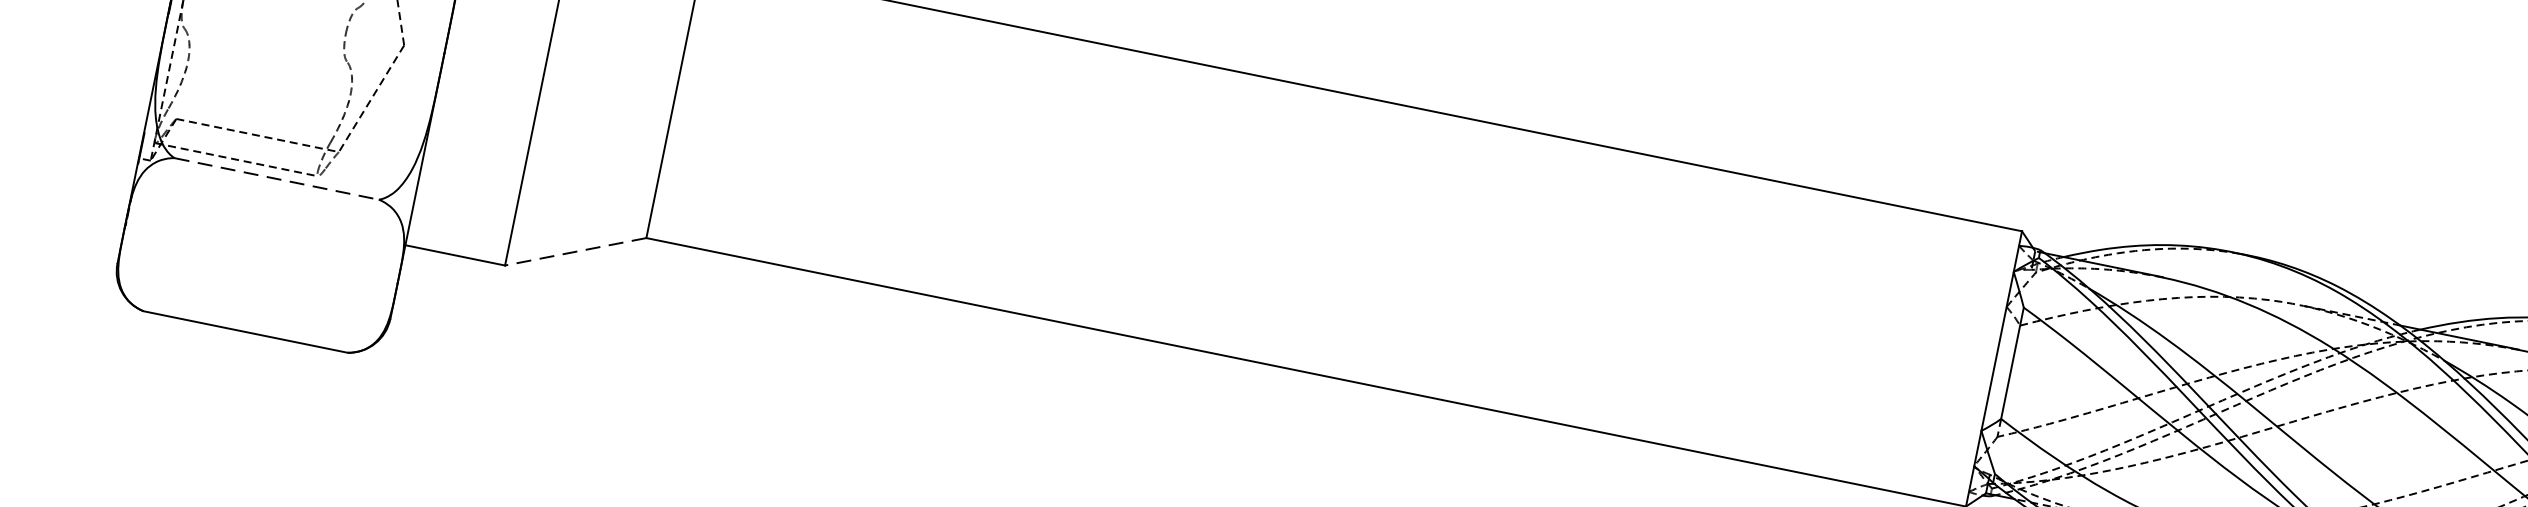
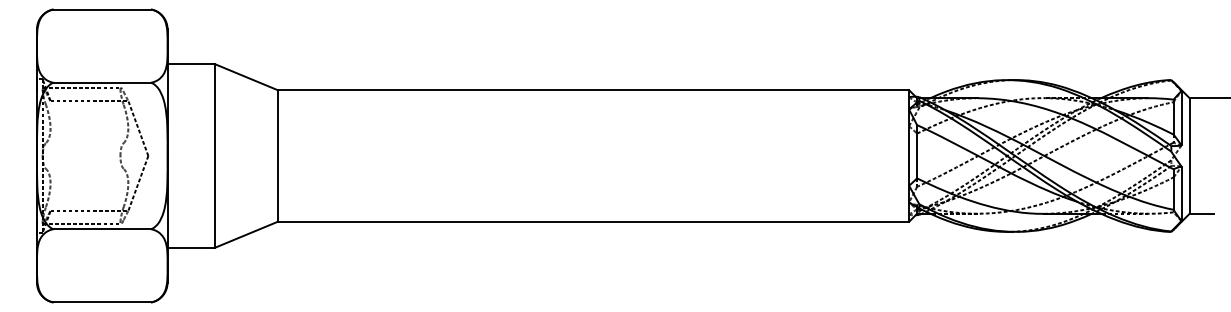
line: (277, 179) -> (102, 229), dashed -> solid
line: (575, 251) -> (246, 234), dashed -> solid

